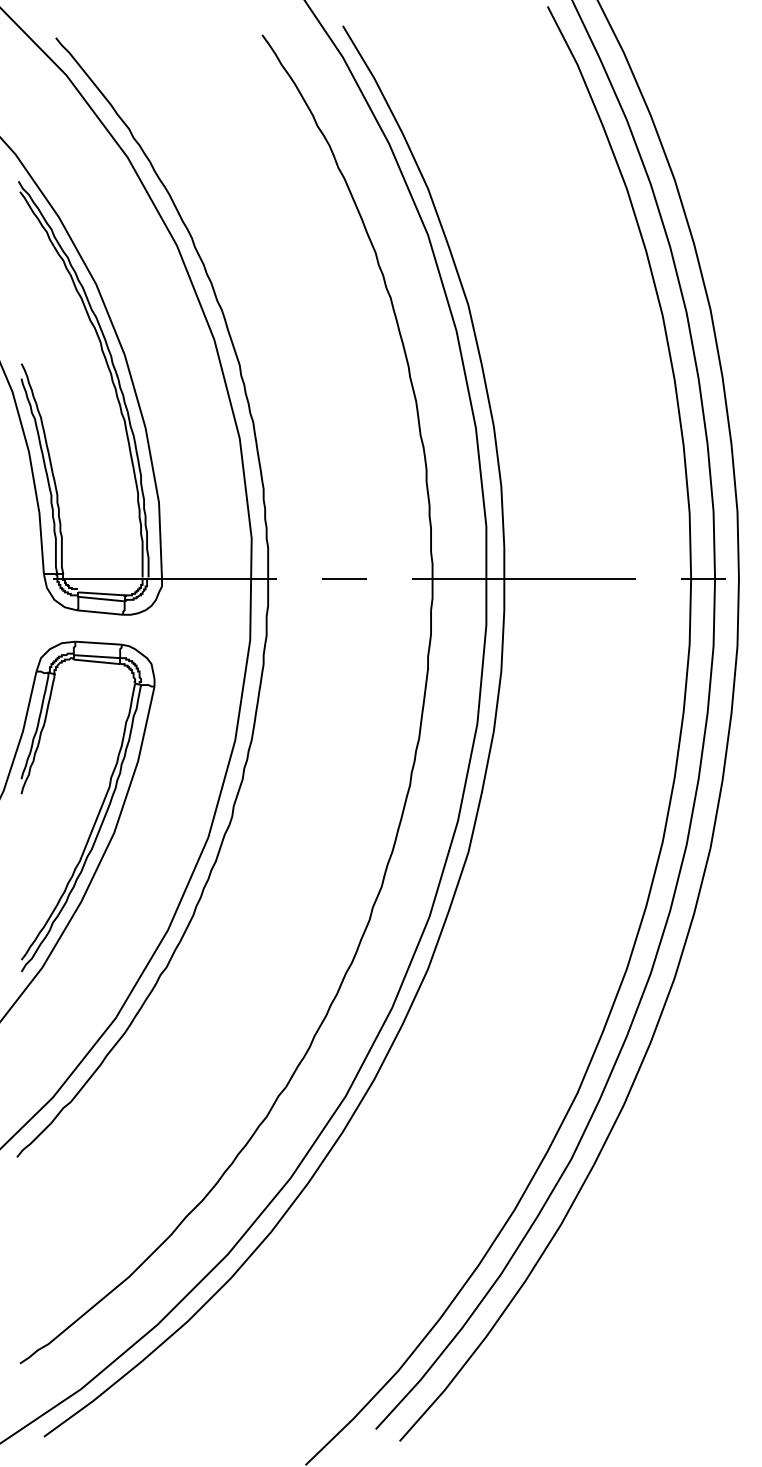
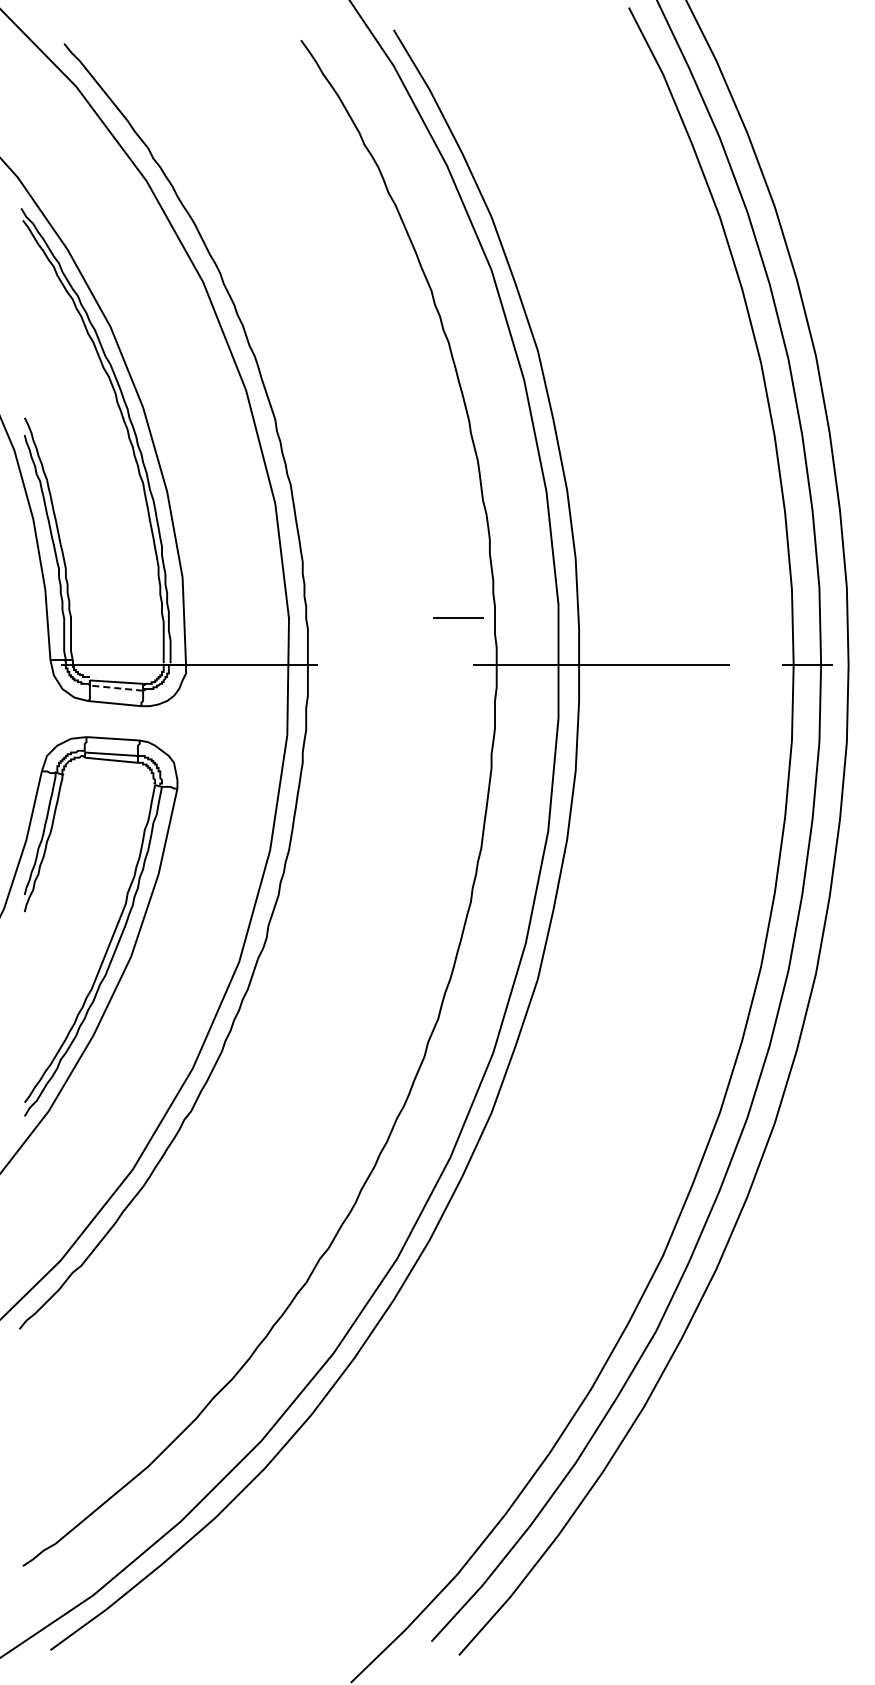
line: (344, 578) -> (458, 617), moved
line: (101, 599) -> (116, 688), solid -> dashed

